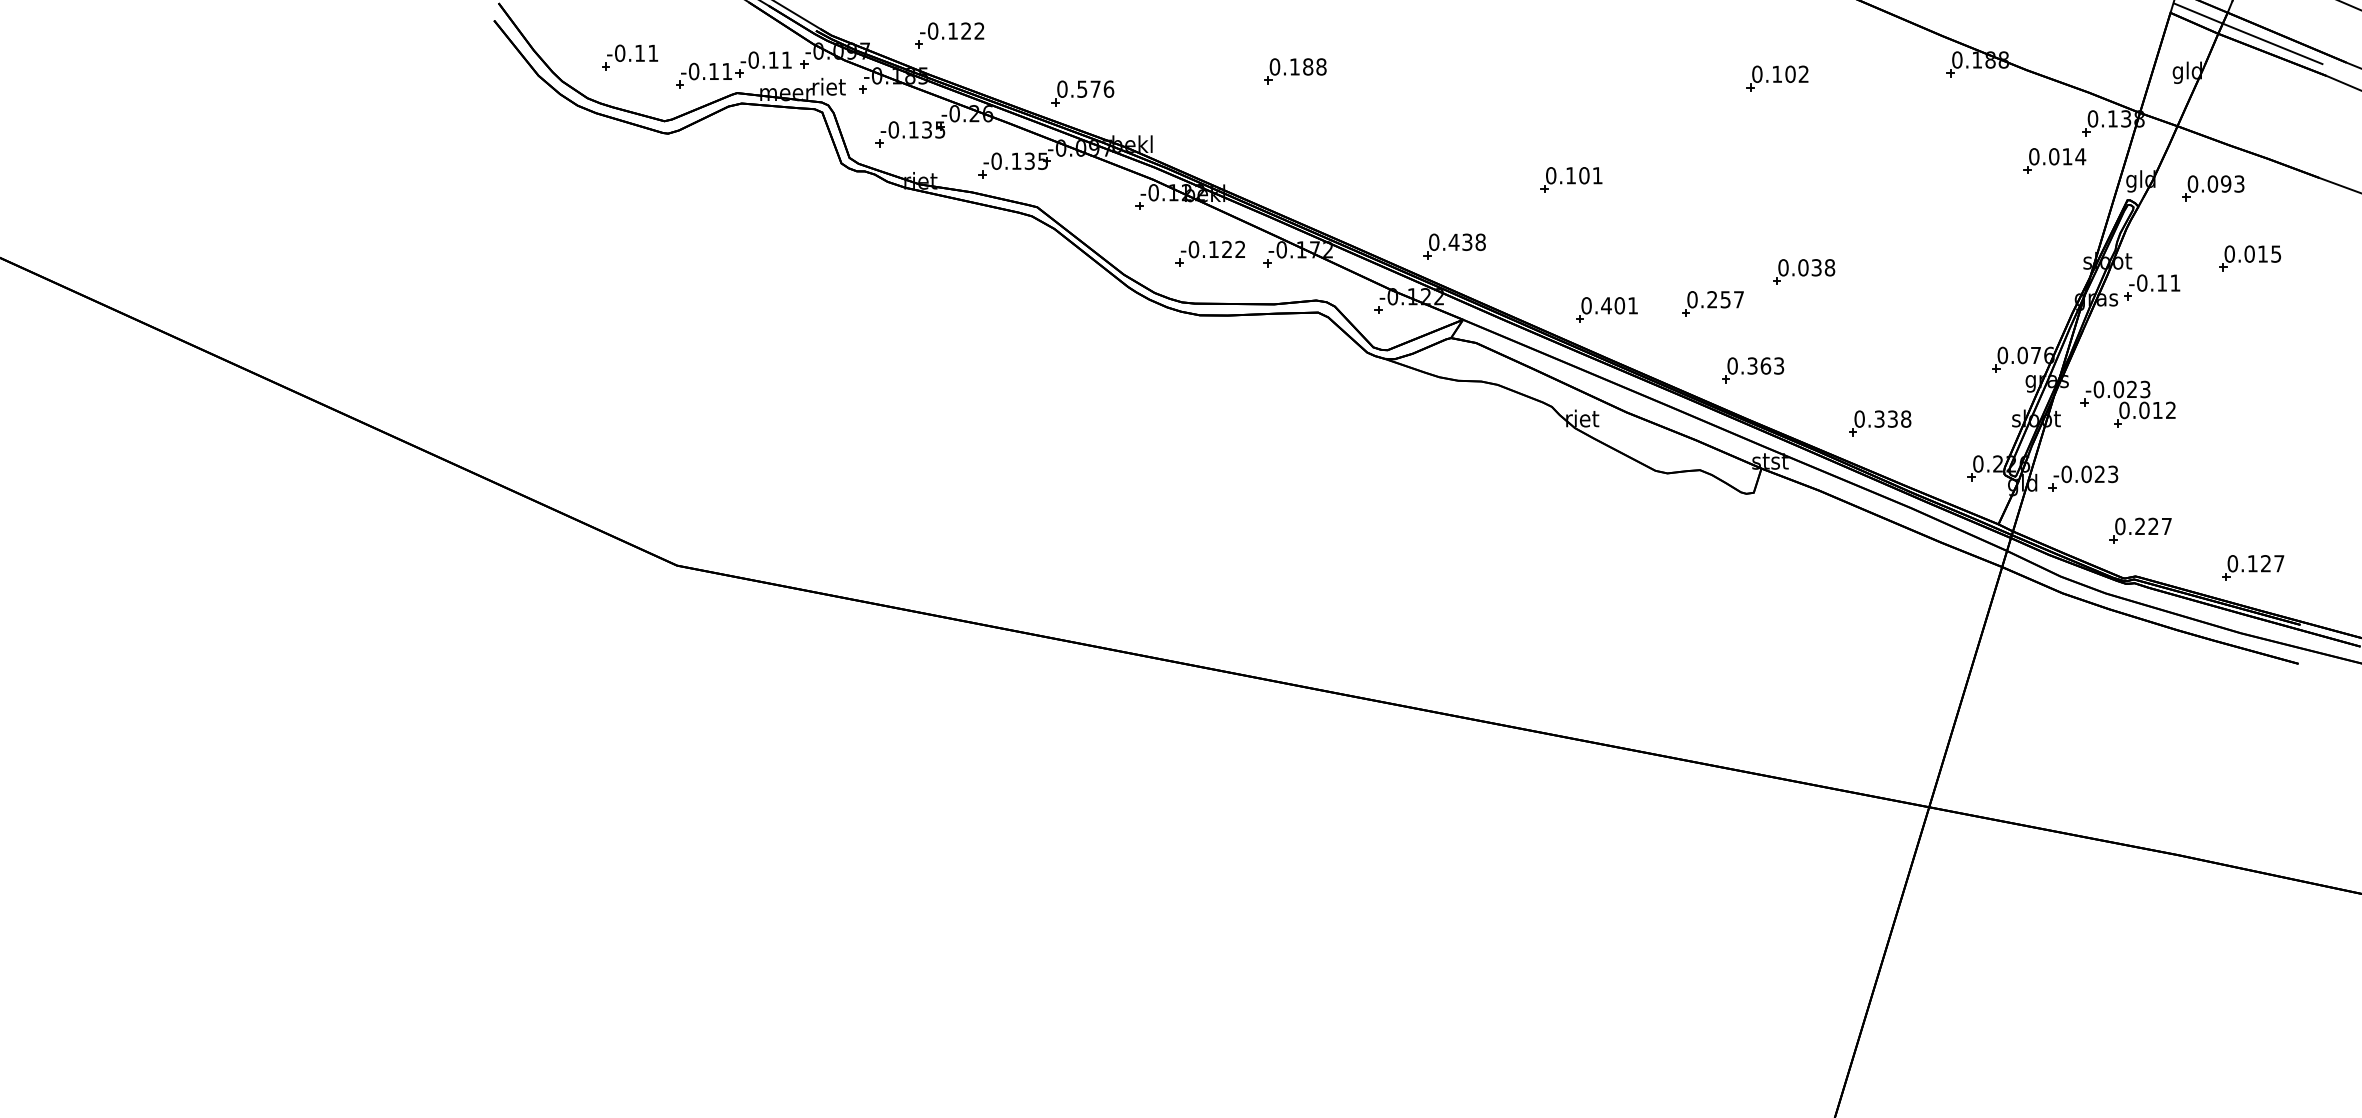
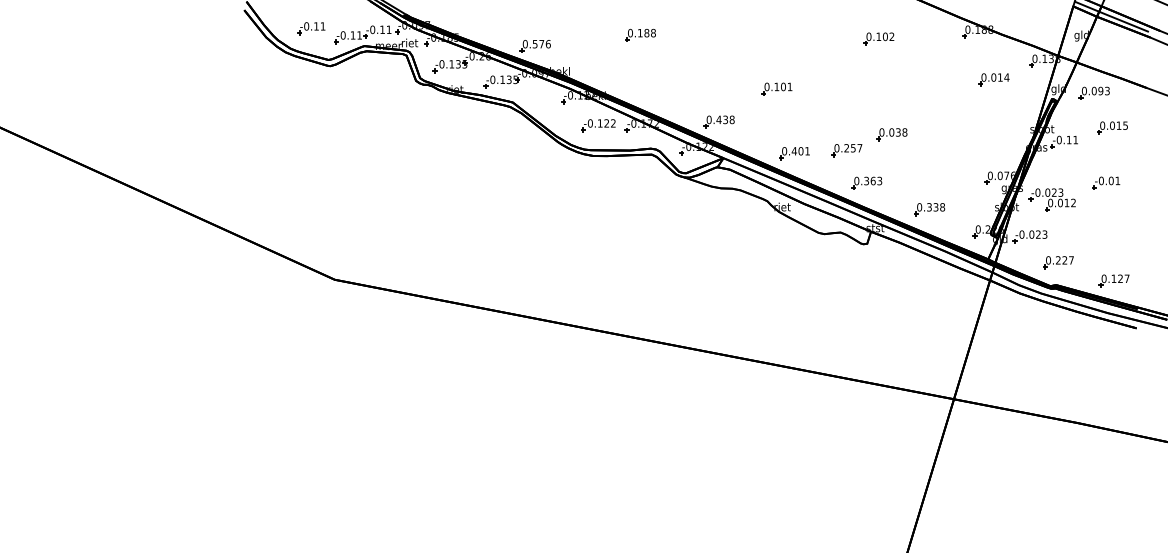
part: (949, 35) -> (469, 17), removed
part: (2053, 160) -> (993, 79), moved
part: (2237, 368) -> (1106, 182), added

